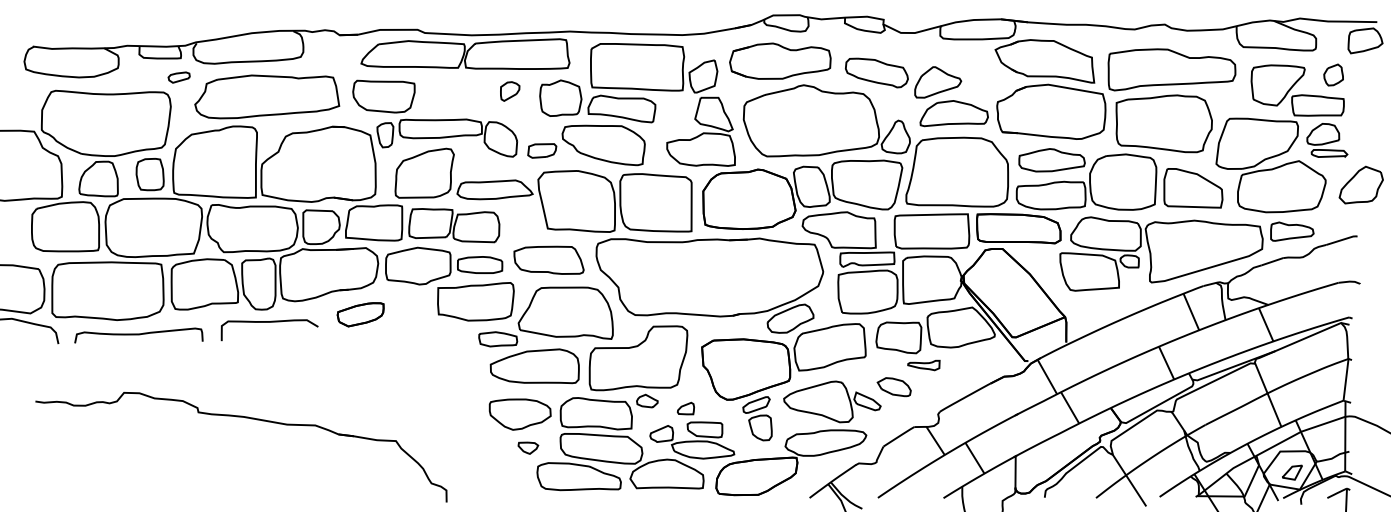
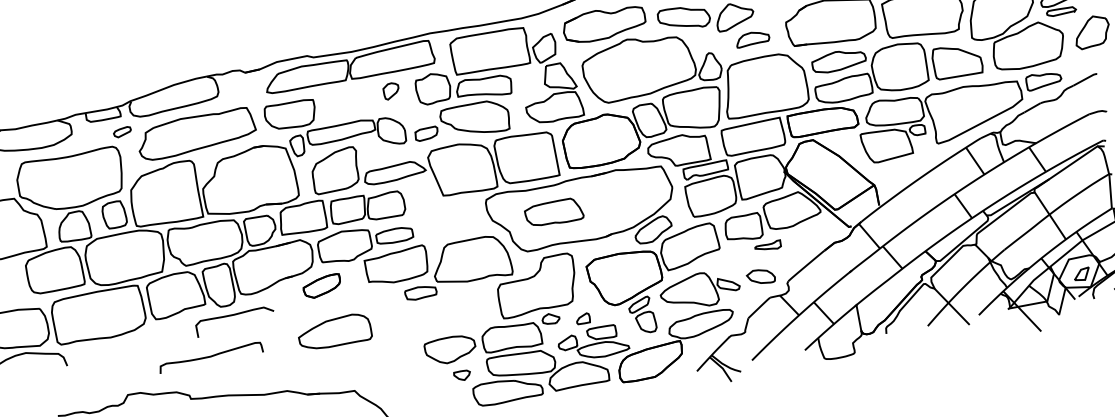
part: (953, 113) -> (752, 38), size x0.6
part: (548, 259) -> (553, 212), moved
part: (360, 314) -> (322, 286), moved
curve: (138, 335) -> (210, 357), moved
part: (534, 366) -> (334, 332), moved
part: (893, 387) -> (760, 277), moved

